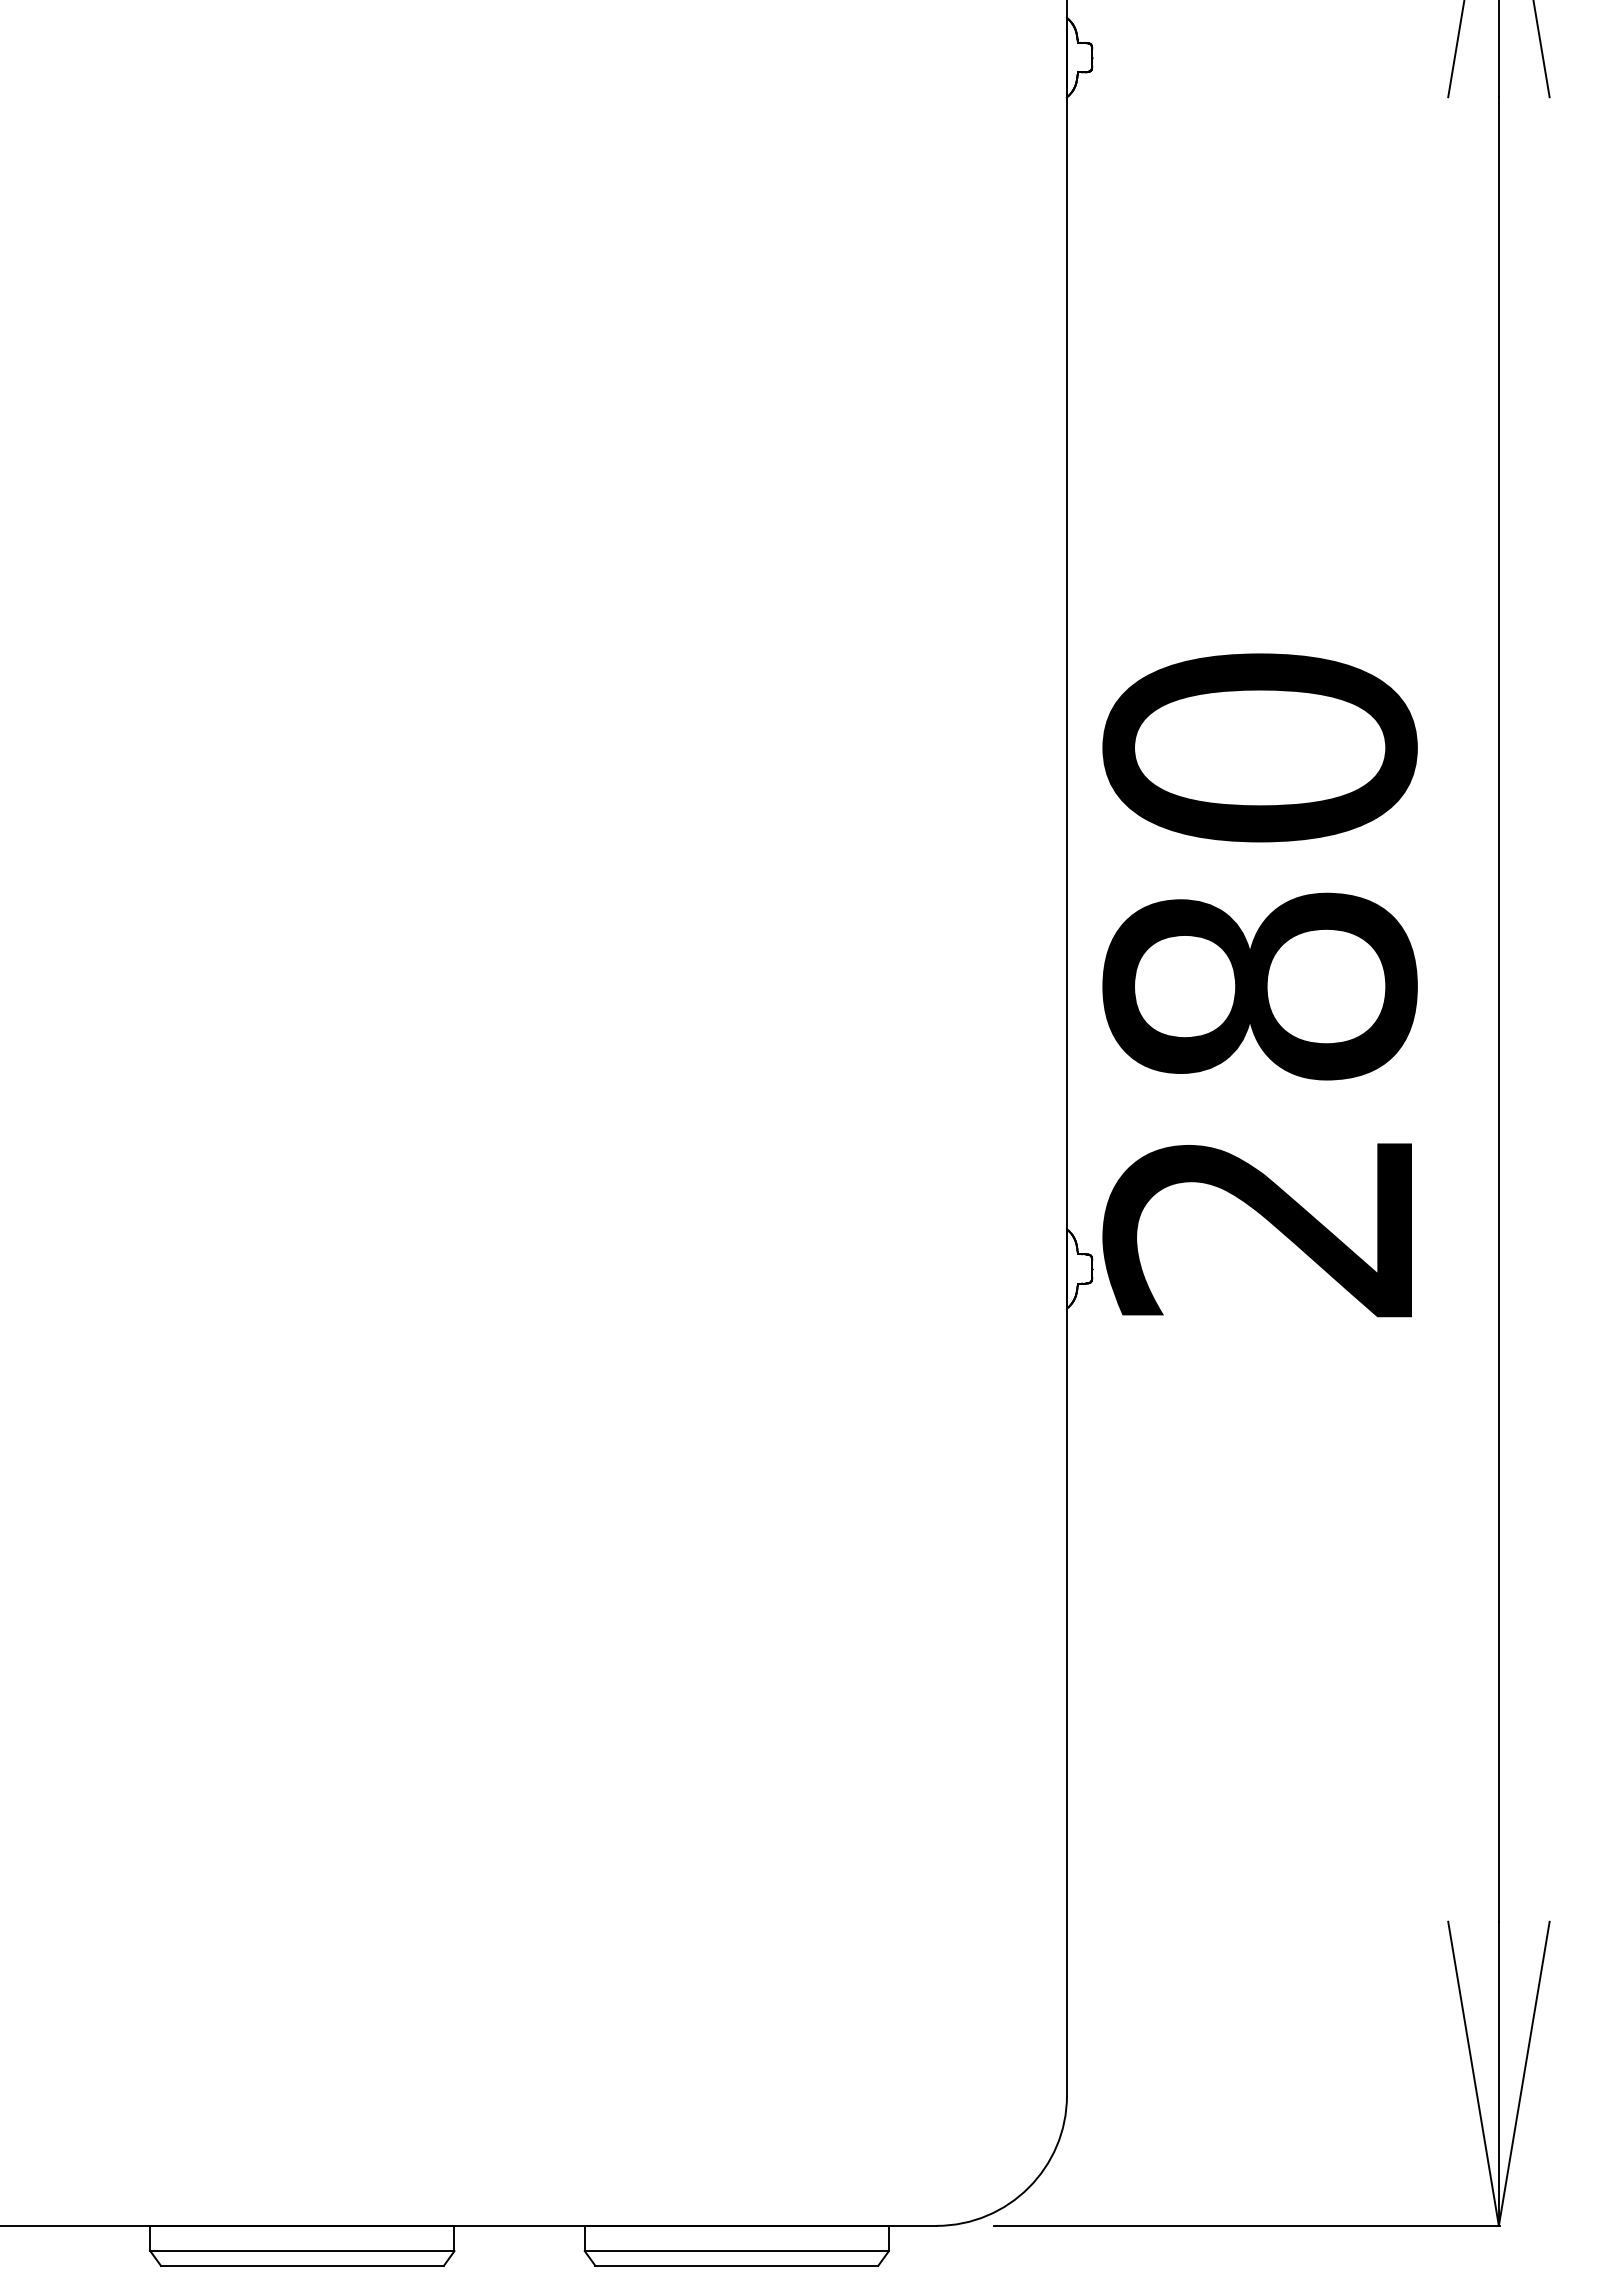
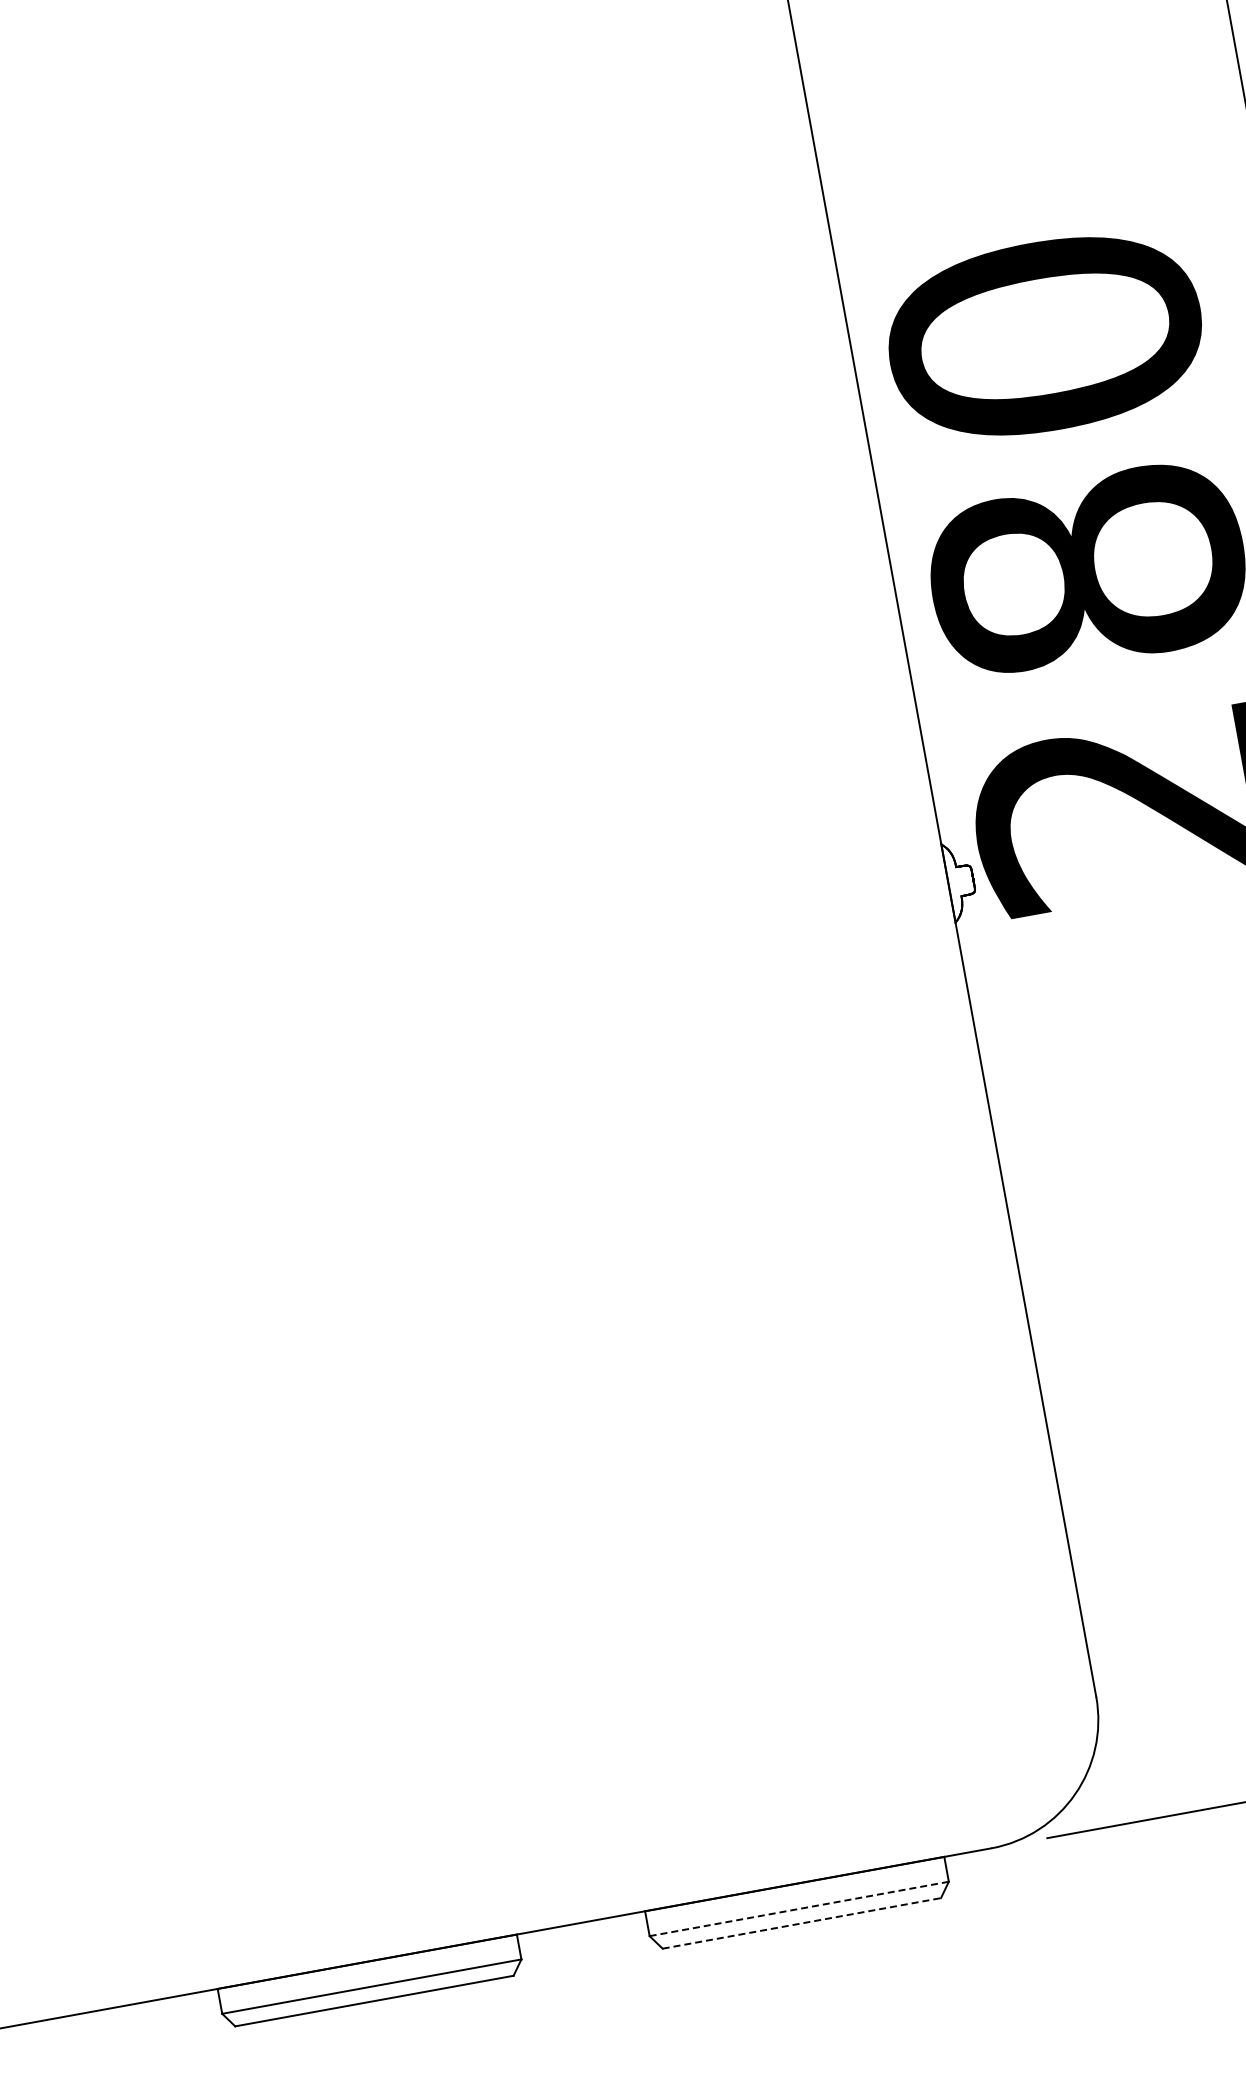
line: (737, 2251) -> (799, 1909), solid -> dashed
line: (737, 2265) -> (802, 1922), solid -> dashed

